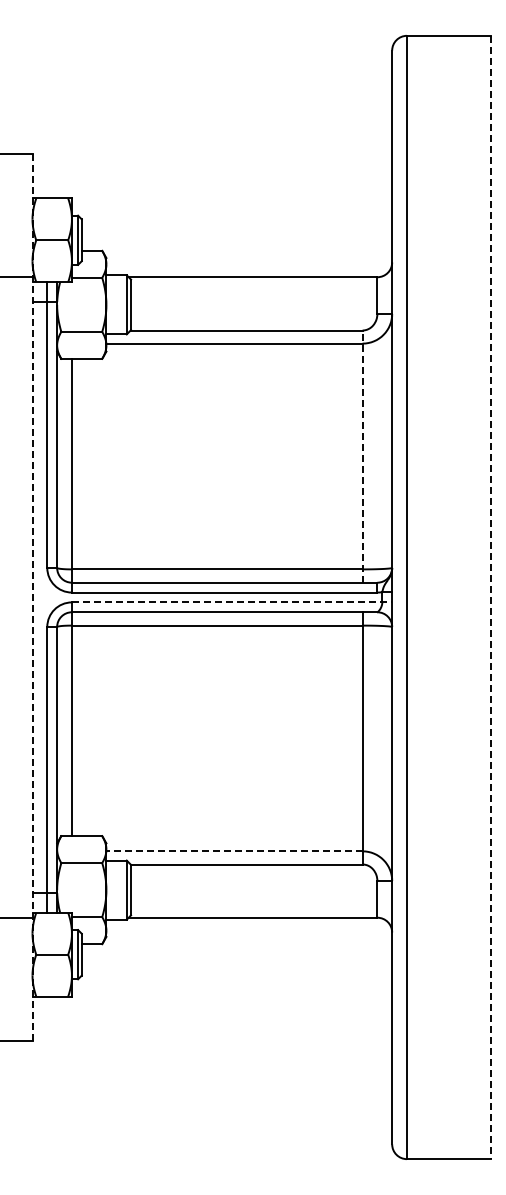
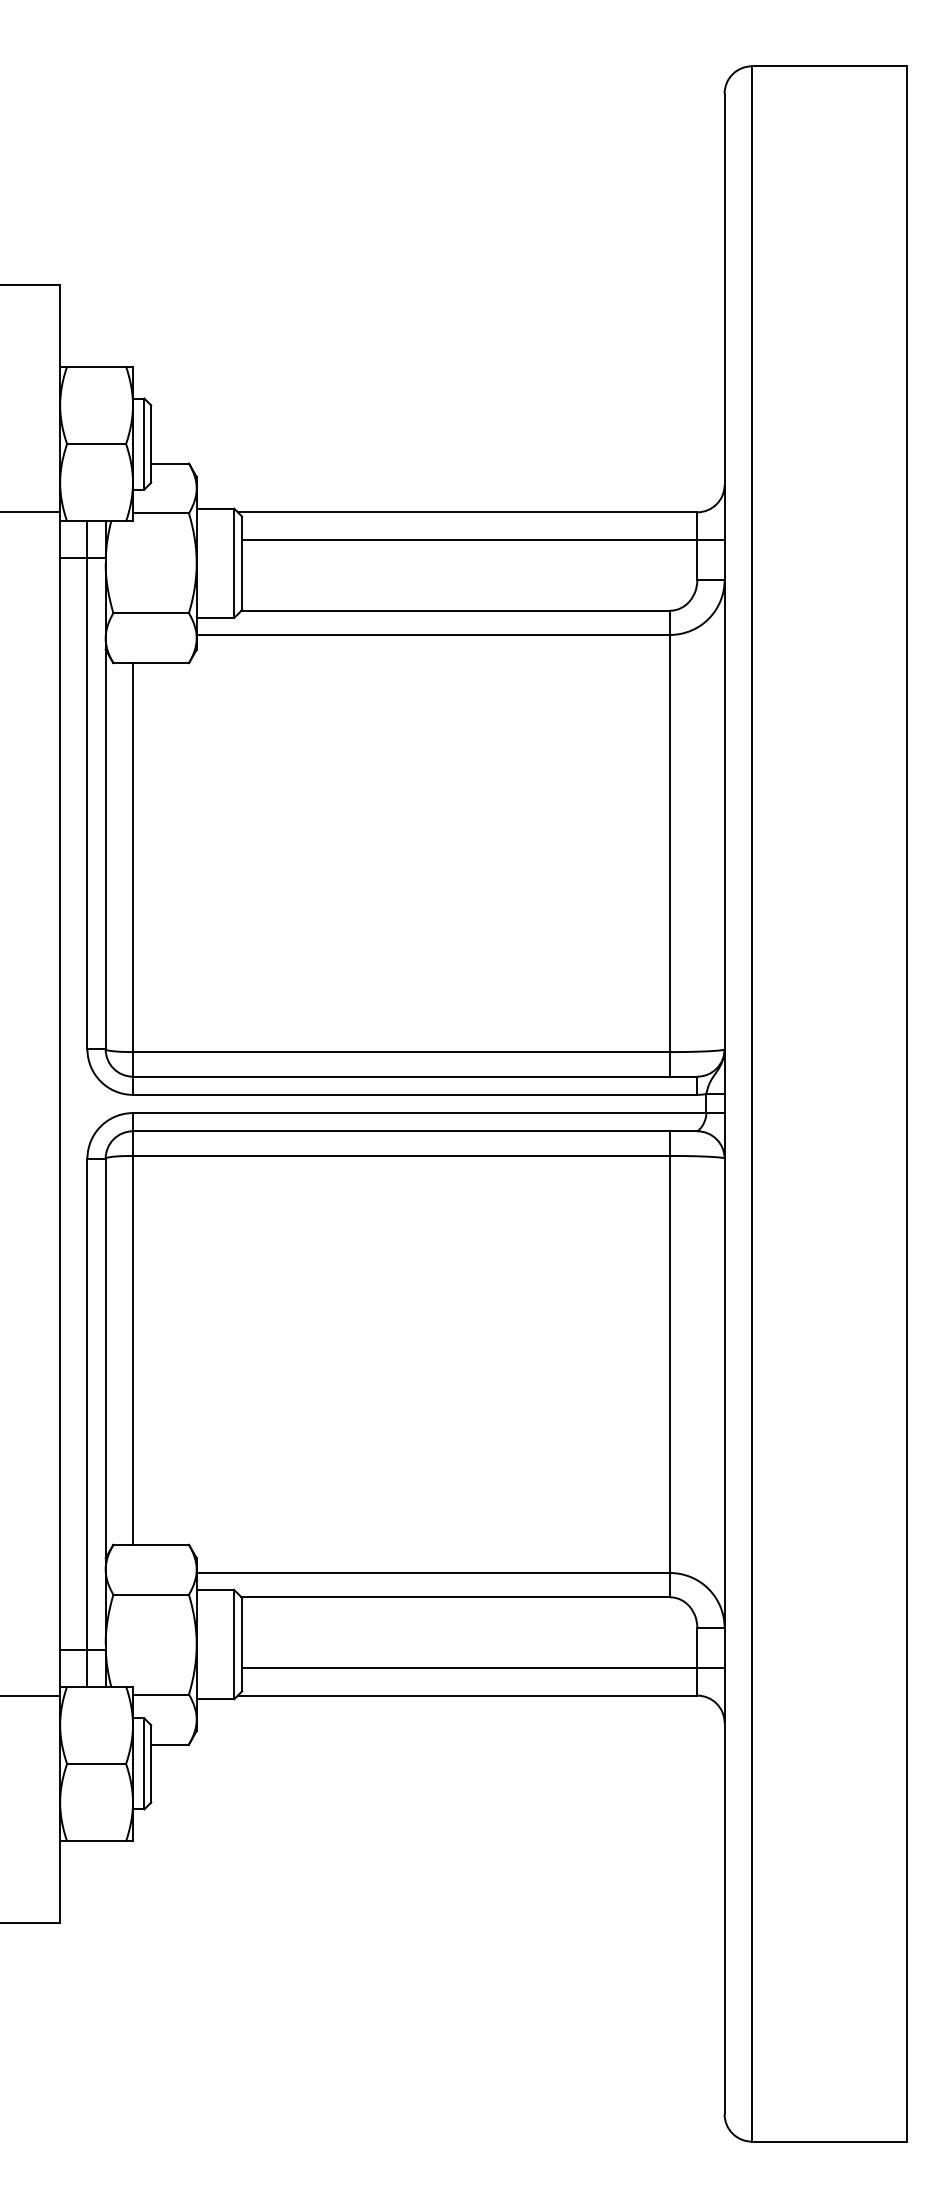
line: (261, 292) -> (483, 540), added
line: (362, 456) -> (669, 843), dashed -> solid
line: (32, 596) -> (60, 1102), dashed -> solid
line: (490, 597) -> (906, 1104), dashed -> solid
line: (232, 602) -> (429, 1113), dashed -> solid
line: (234, 851) -> (433, 1573), dashed -> solid
line: (261, 902) -> (483, 1667), added

